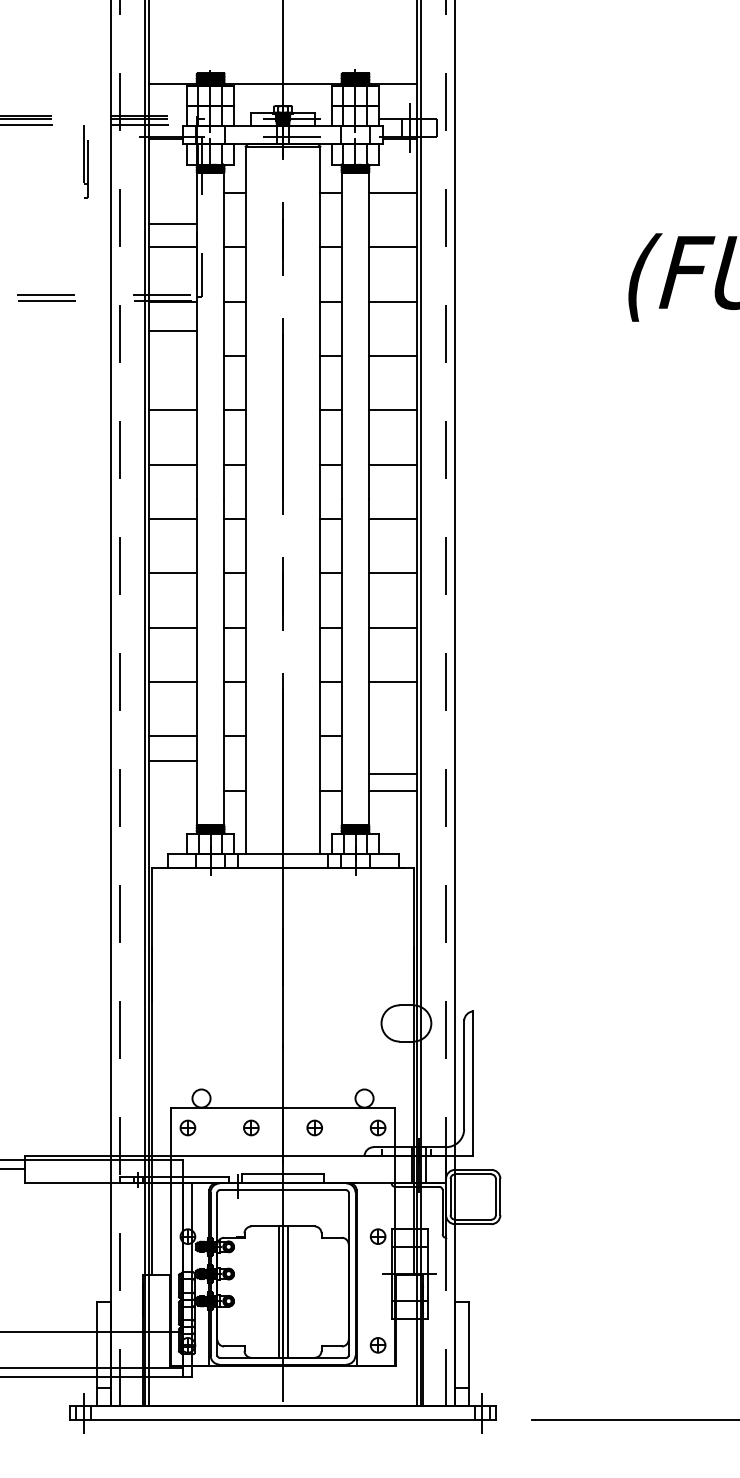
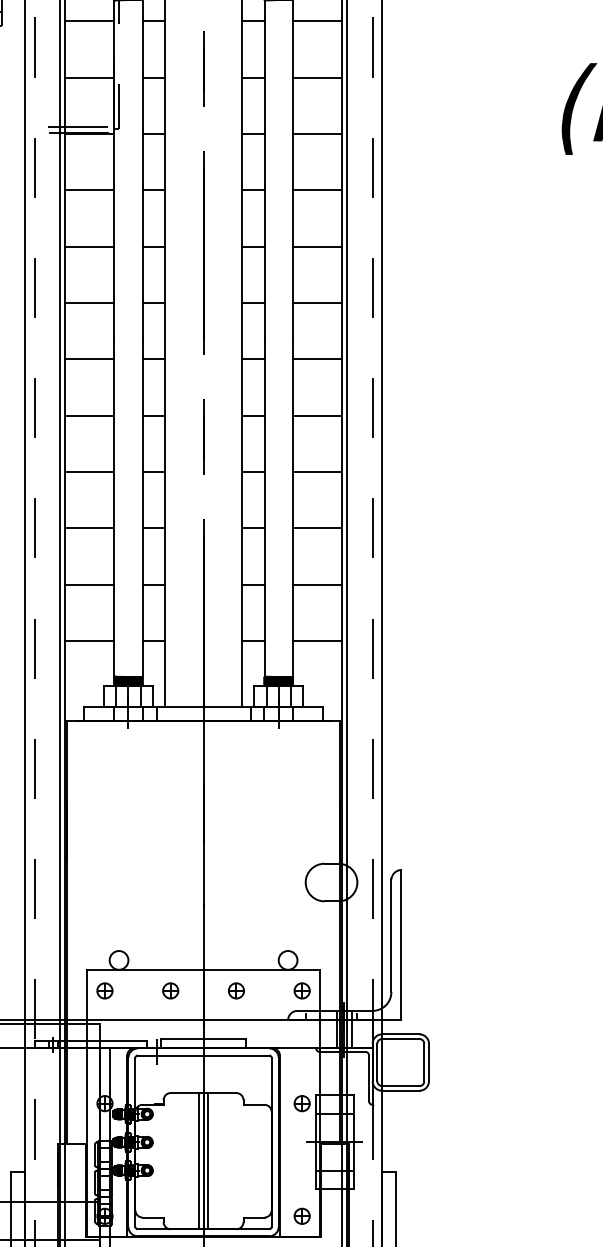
line: (173, 223) -> (89, 20), moved
line: (173, 330) -> (89, 189), moved
line: (173, 760) -> (89, 640), moved
line: (392, 774) -> (317, 584), moved

